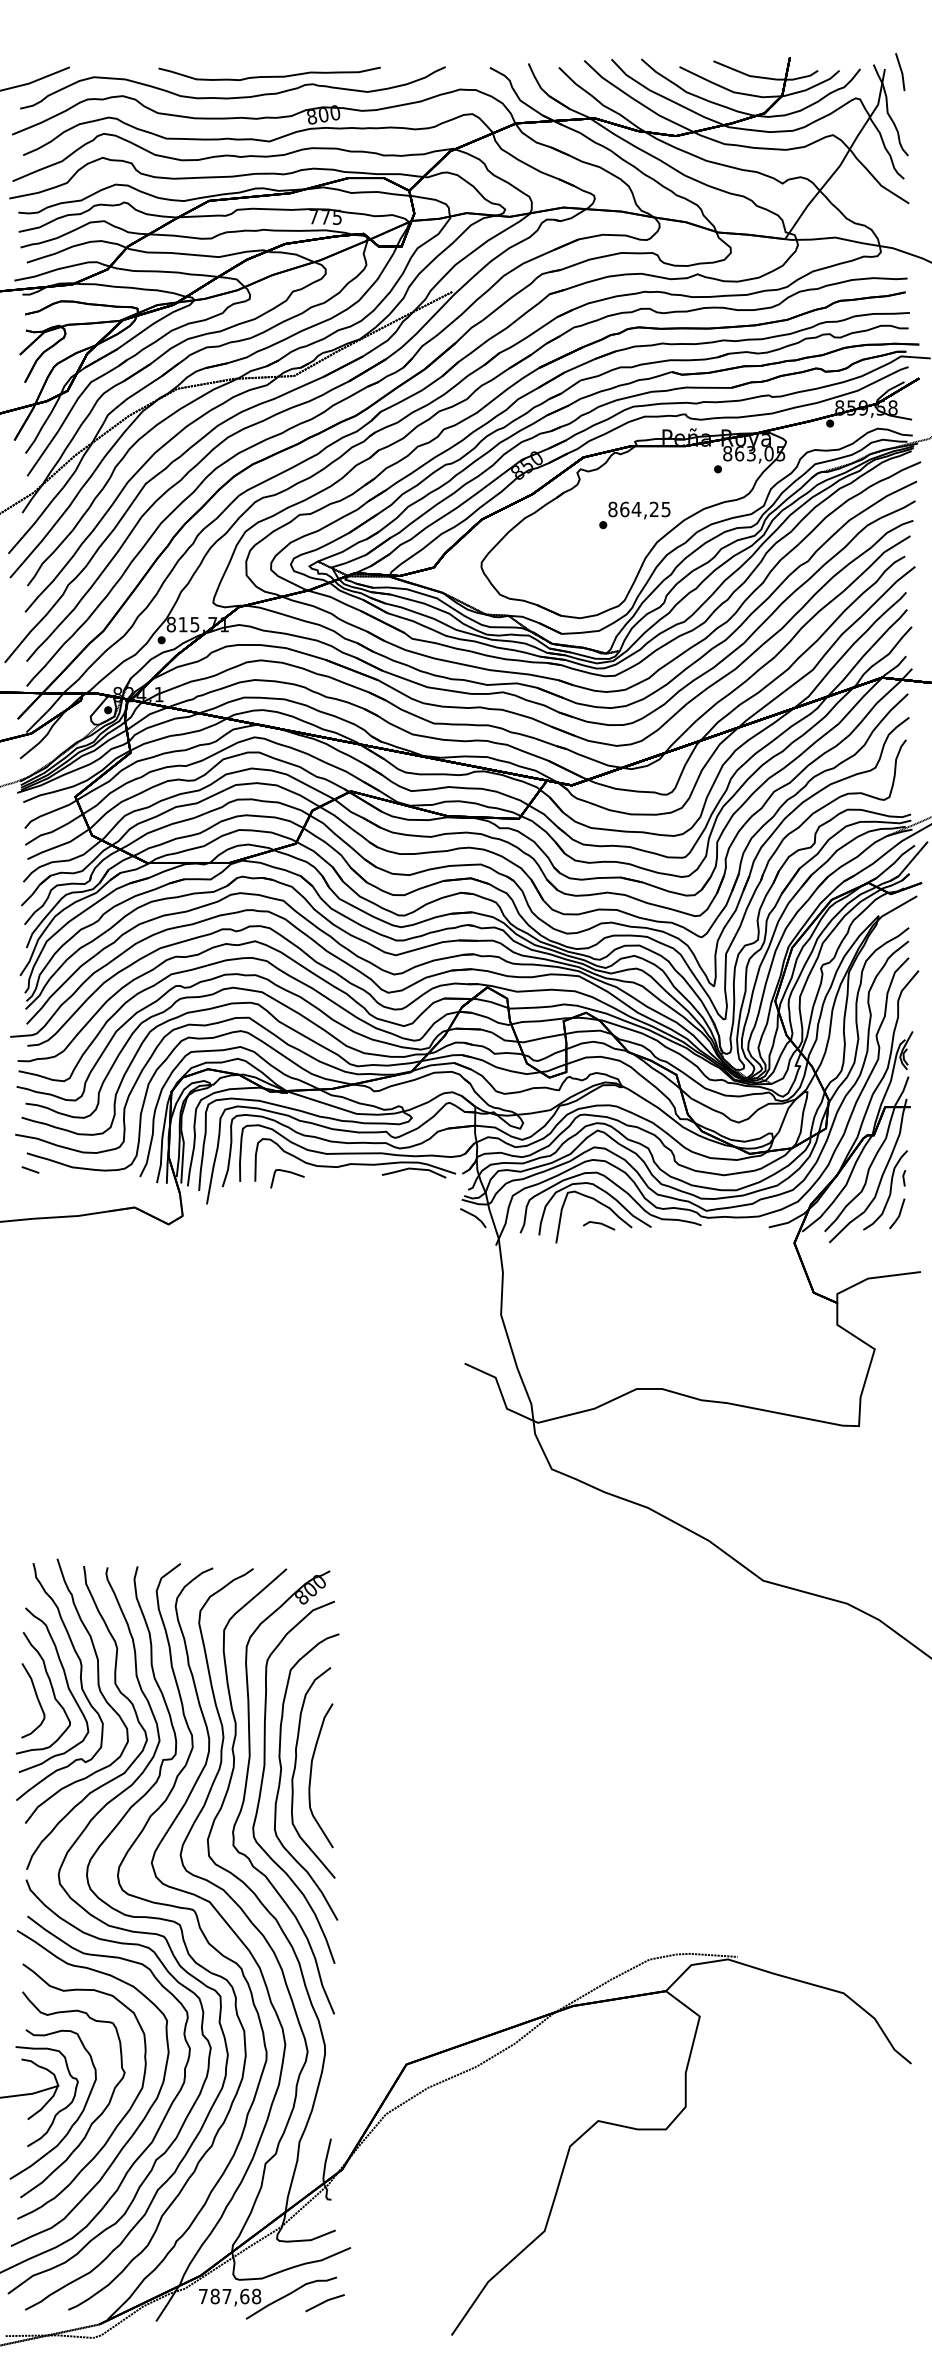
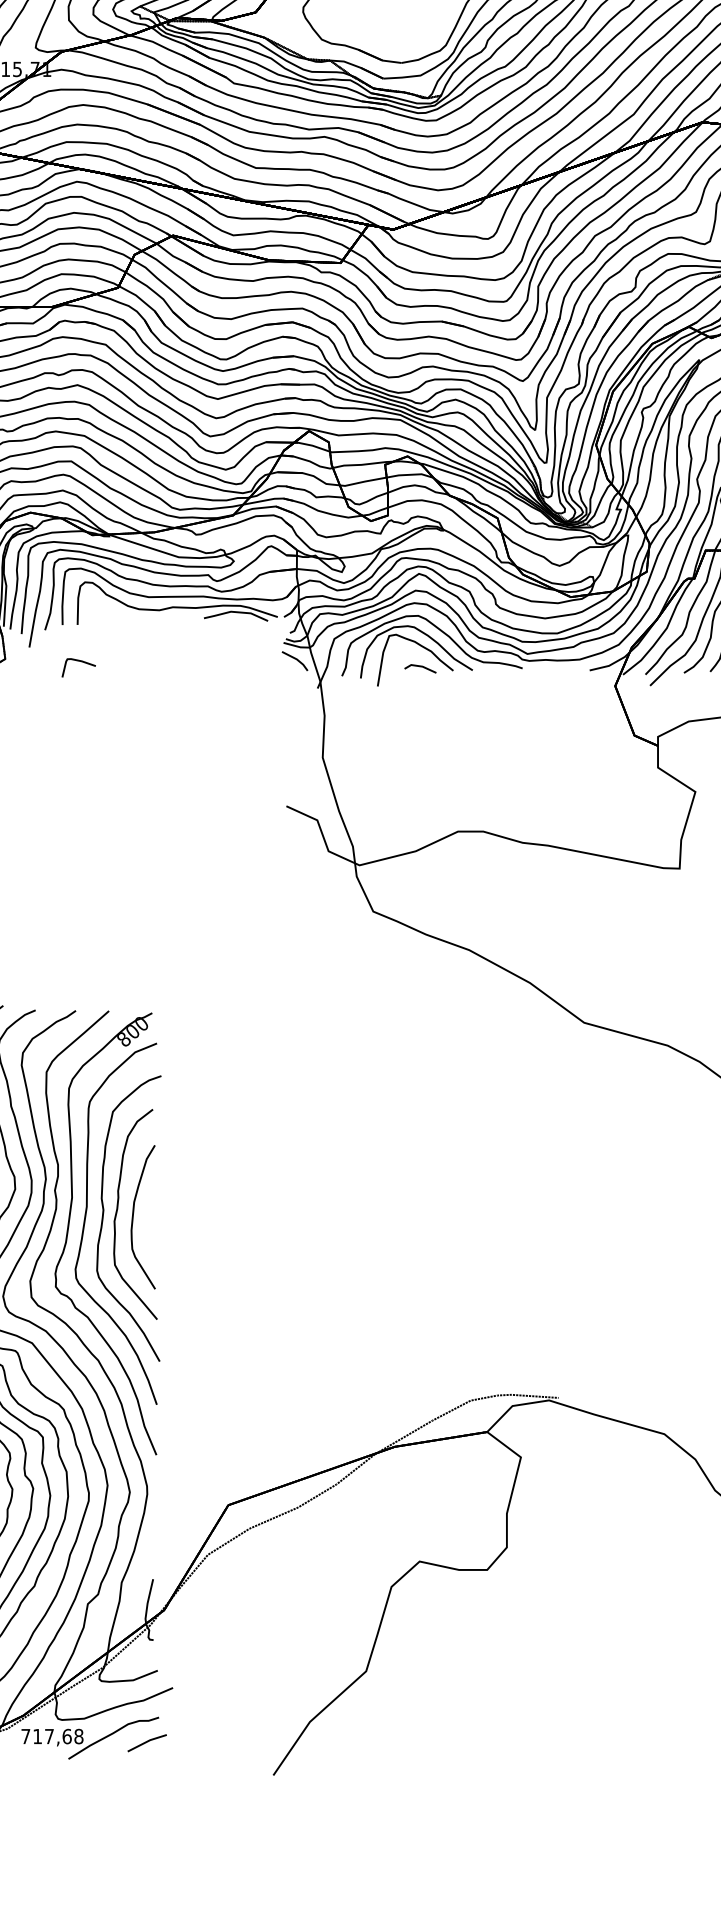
curve: (290, 1173) -> (81, 662), moved
text: (214, 2296) -> (36, 1736), 787,68 -> 717,68

